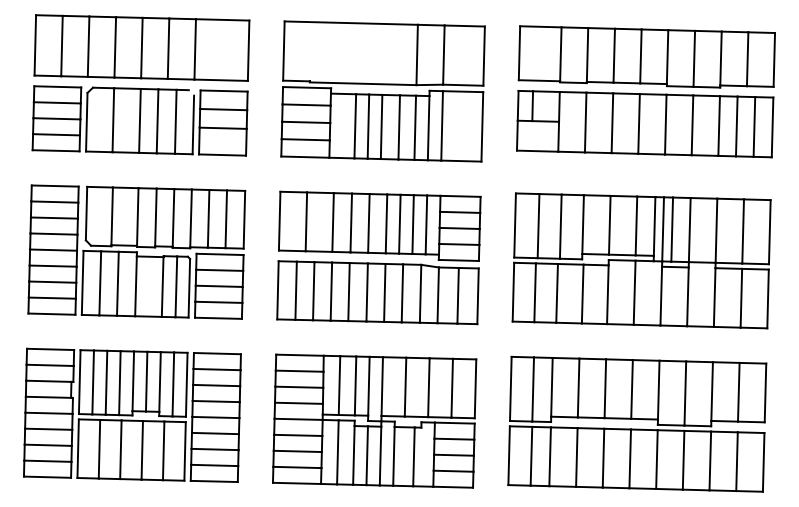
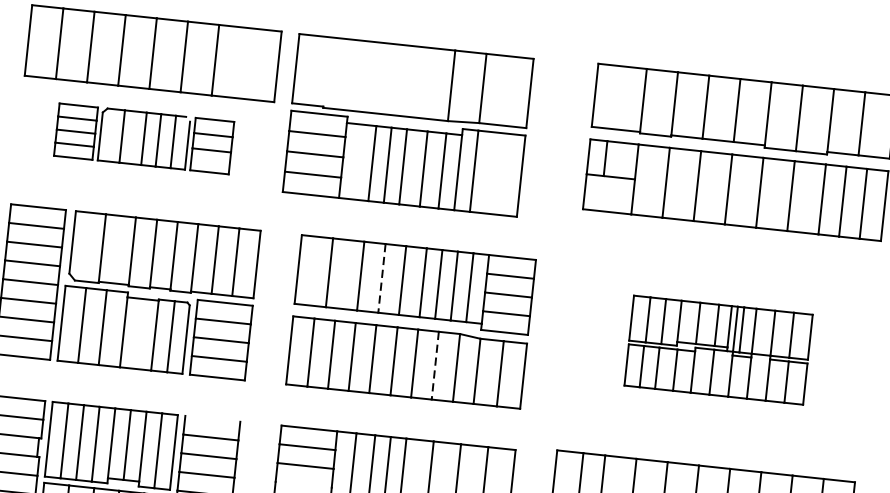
part: (382, 91) -> (407, 125), moved
part: (139, 120) -> (143, 138), size x0.7
line: (351, 223) -> (382, 278), solid -> dashed
part: (641, 260) -> (718, 349), size x0.6
line: (402, 293) -> (435, 365), solid -> dashed
line: (216, 353) -> (211, 418), removed
line: (298, 402) -> (303, 483), removed

